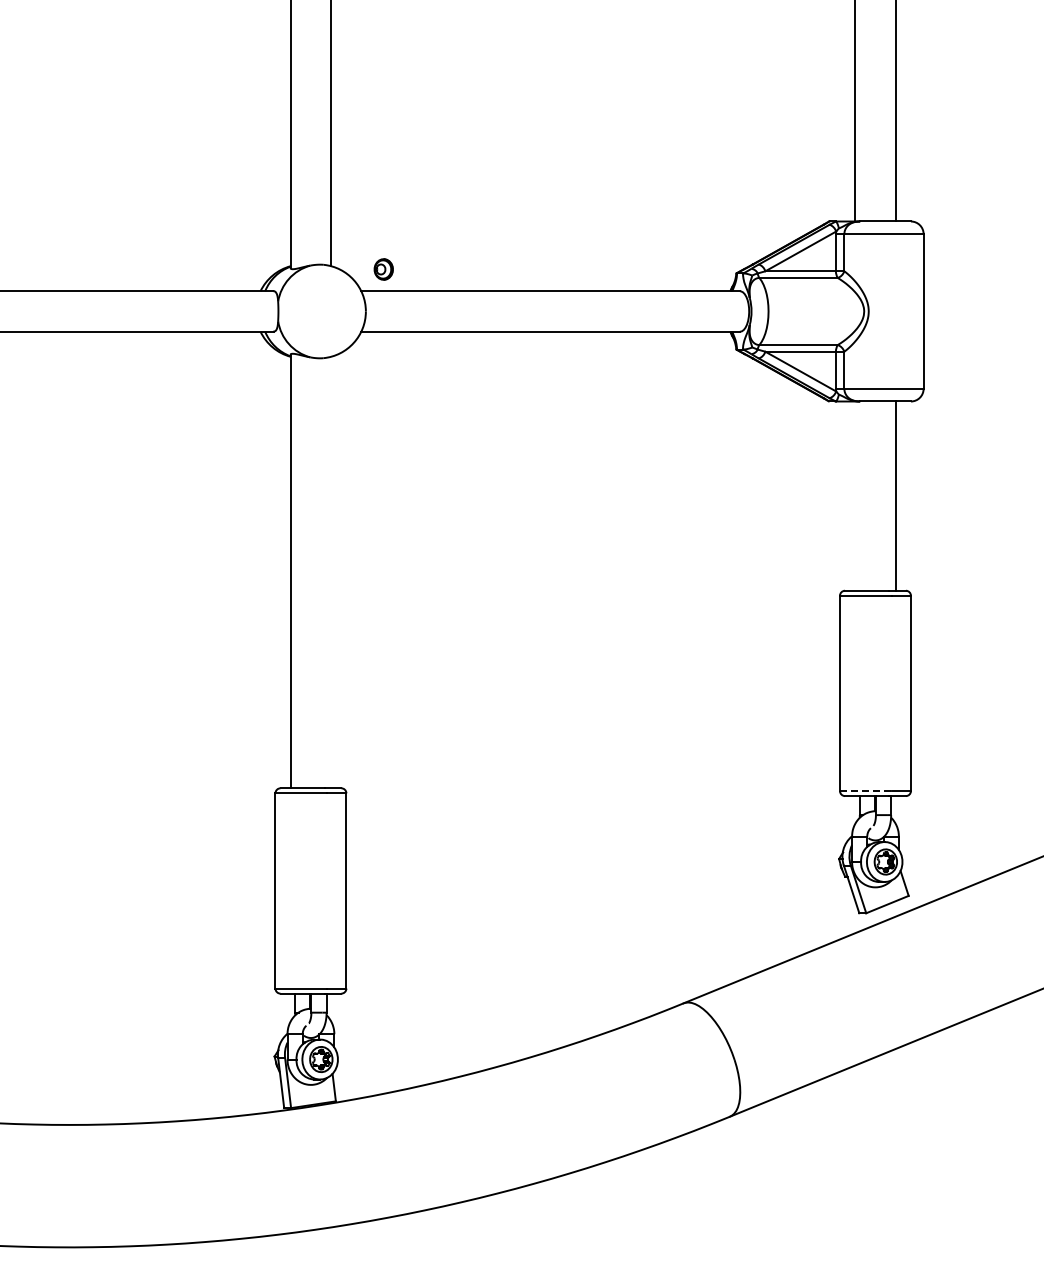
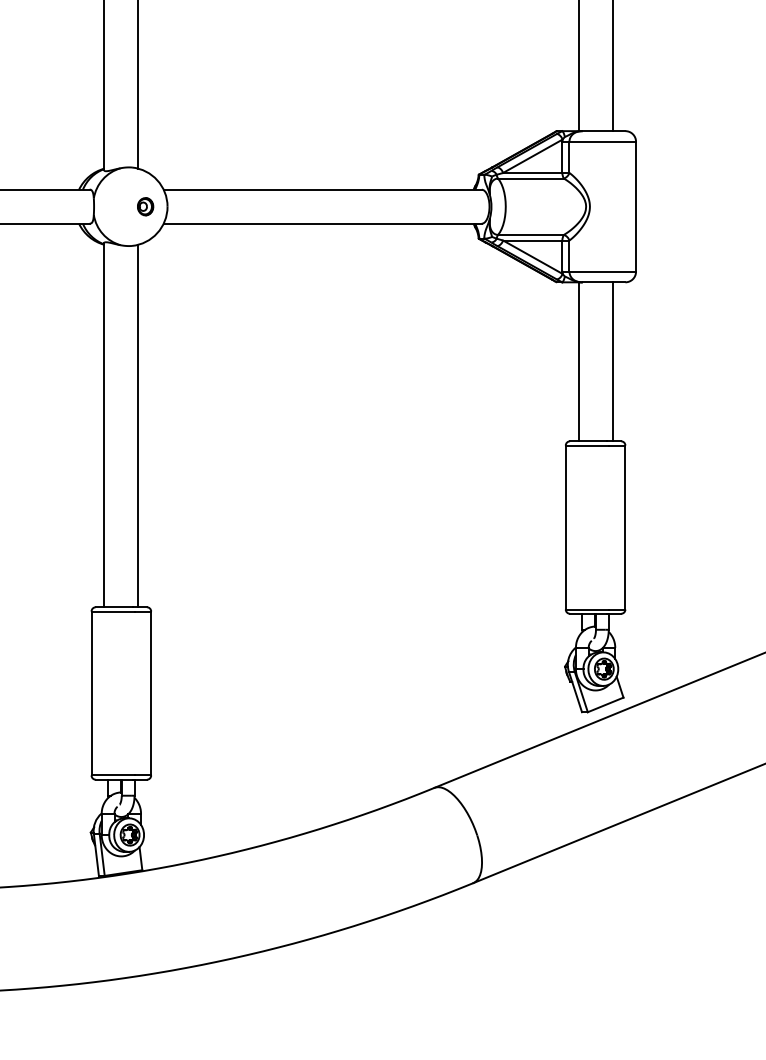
part: (383, 269) -> (145, 206), moved
line: (855, 495) -> (578, 361), added
line: (331, 572) -> (138, 425), added
line: (865, 791) -> (587, 609), dashed -> solid

